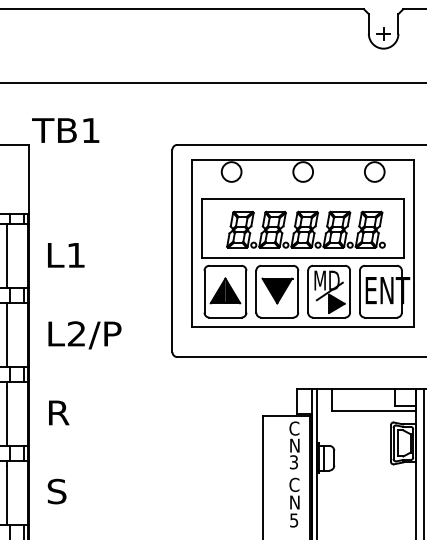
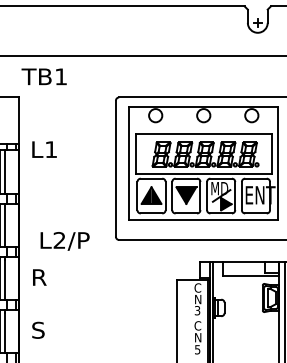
text: (64, 130) -> (43, 76), moved
text: (66, 255) -> (44, 149), moved
text: (83, 335) -> (64, 241), moved

